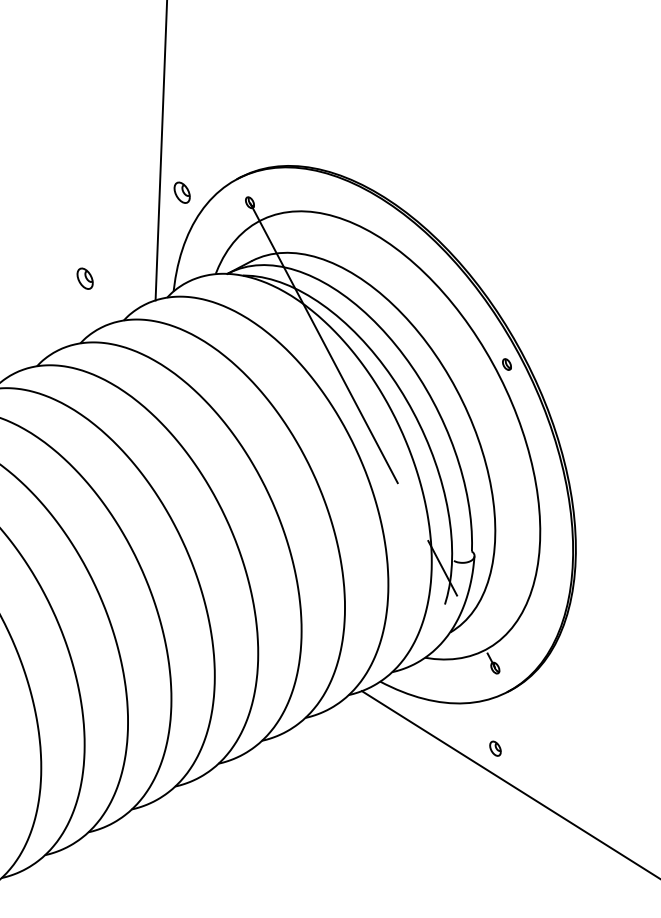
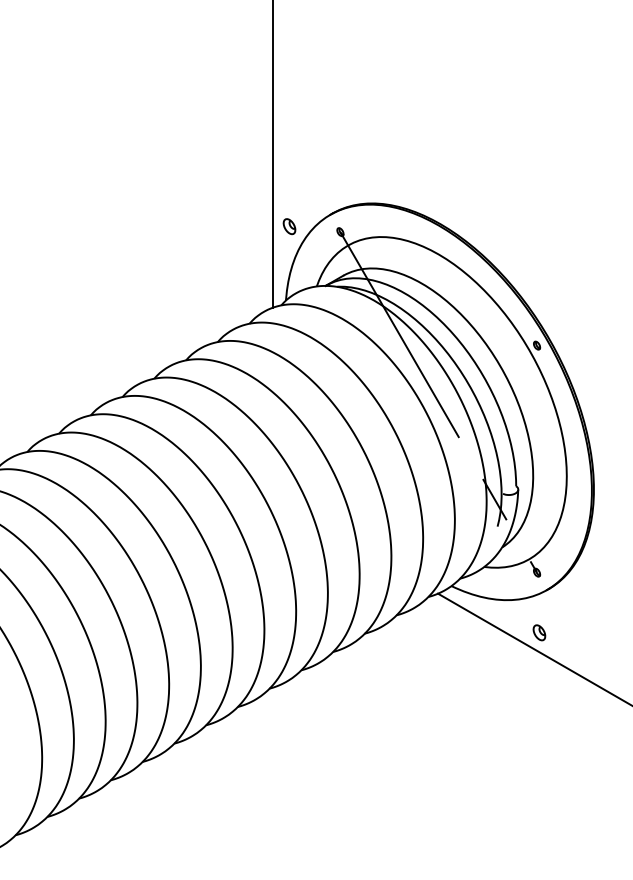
part: (85, 278) -> (219, 293), removed
part: (495, 748) -> (539, 632), size x1.43

